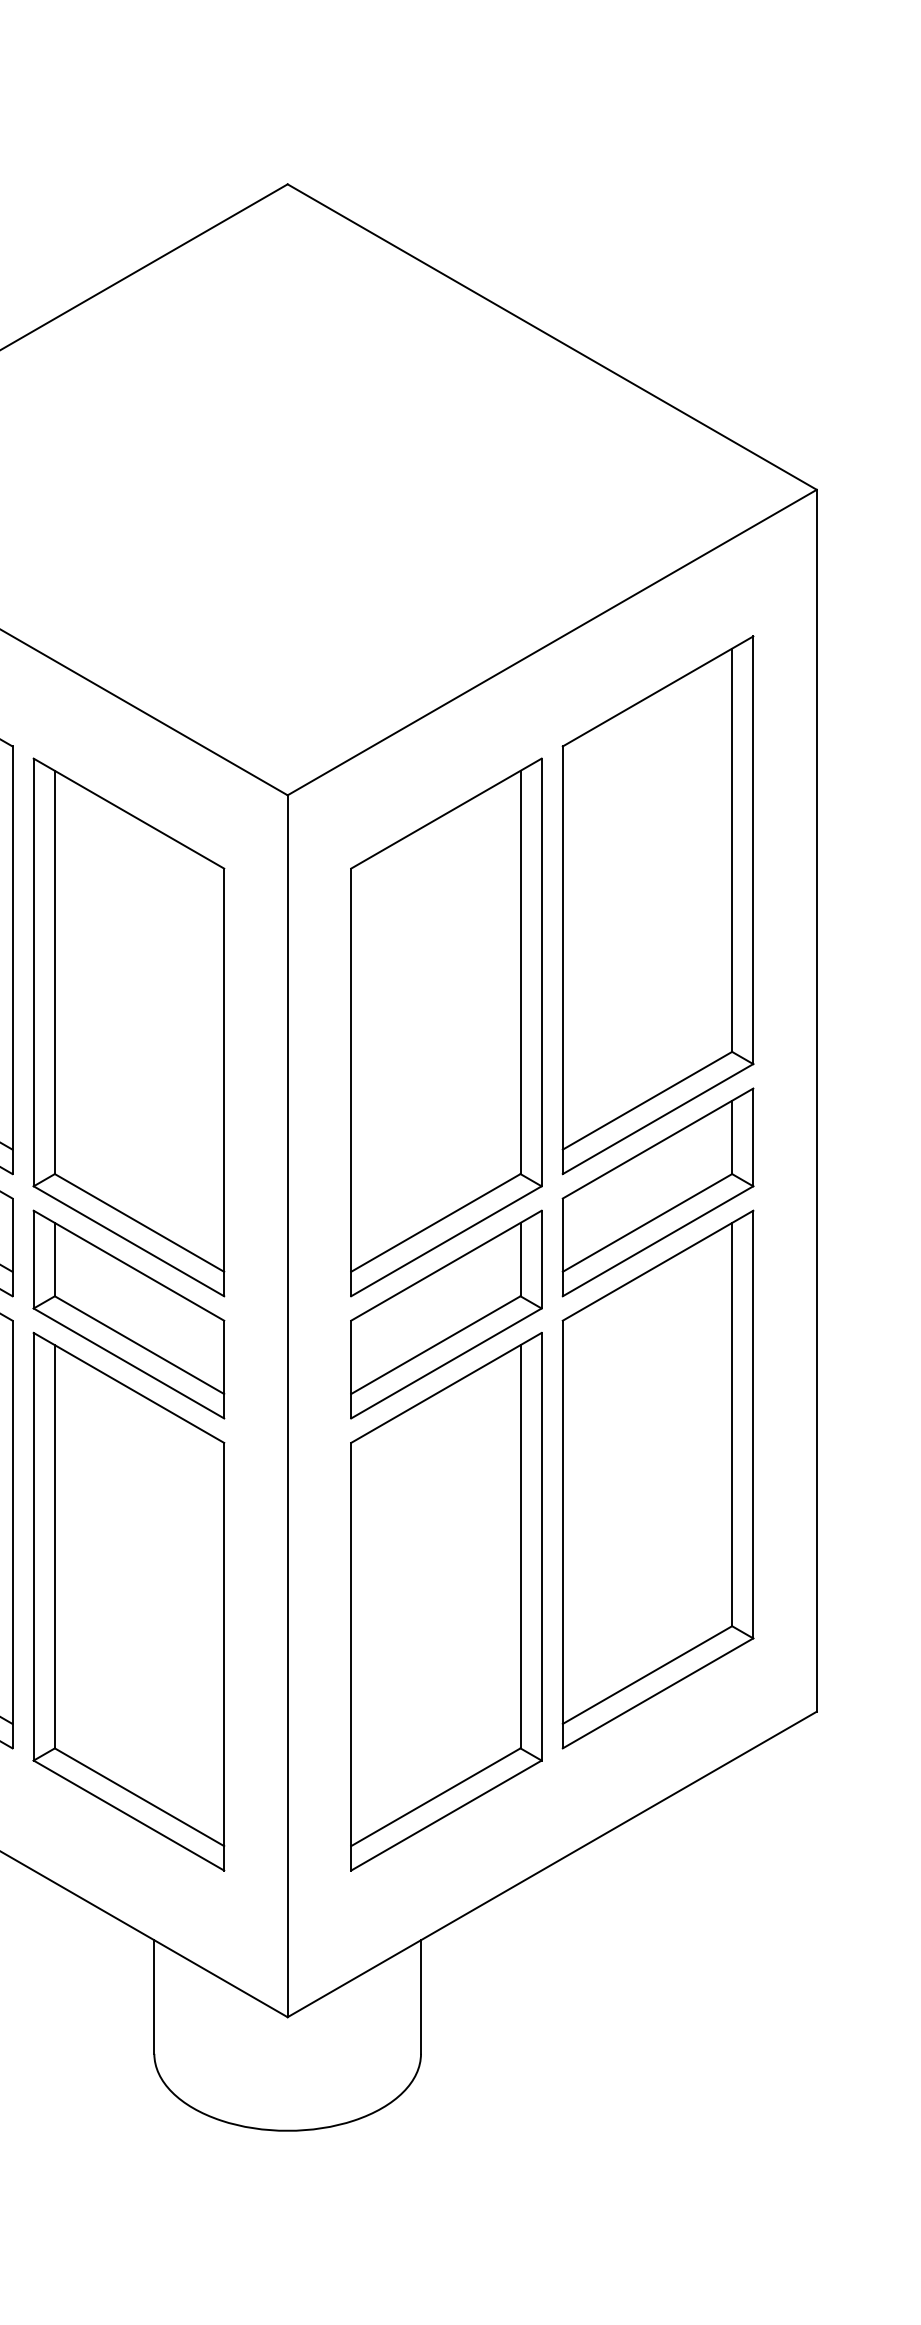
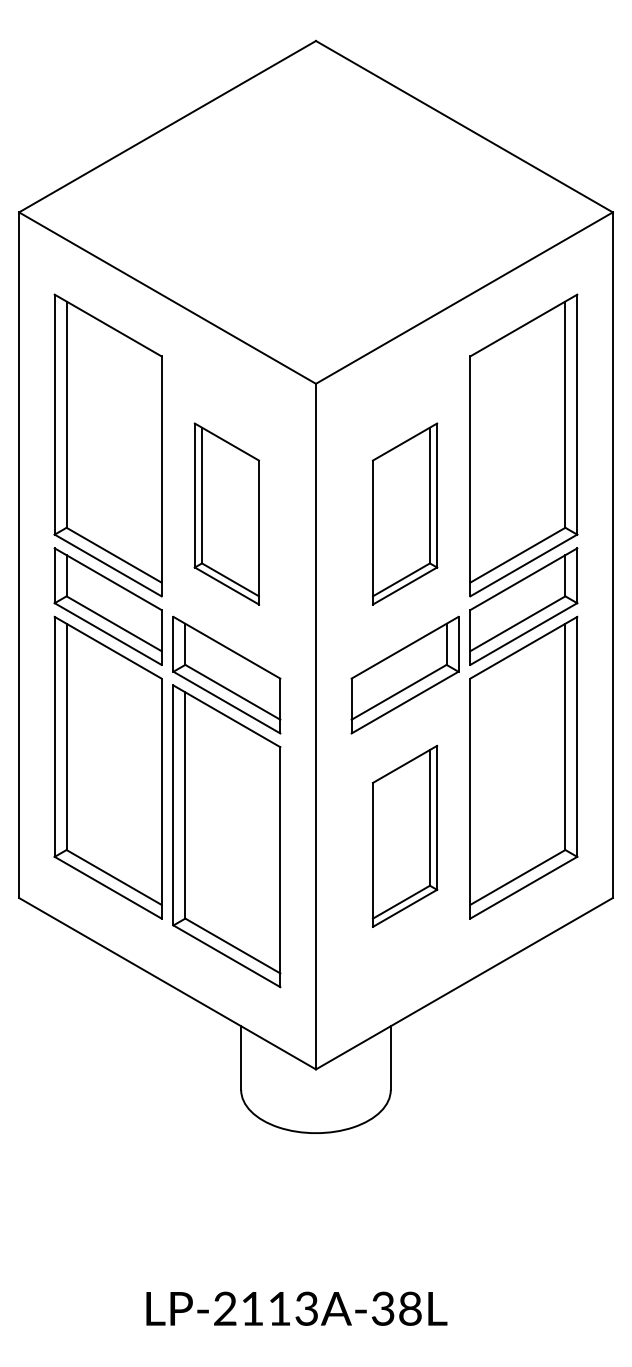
part: (128, 1026) -> (226, 513), size x0.6
part: (445, 1026) -> (404, 513), size x0.6
part: (445, 1602) -> (404, 836), size x0.6

